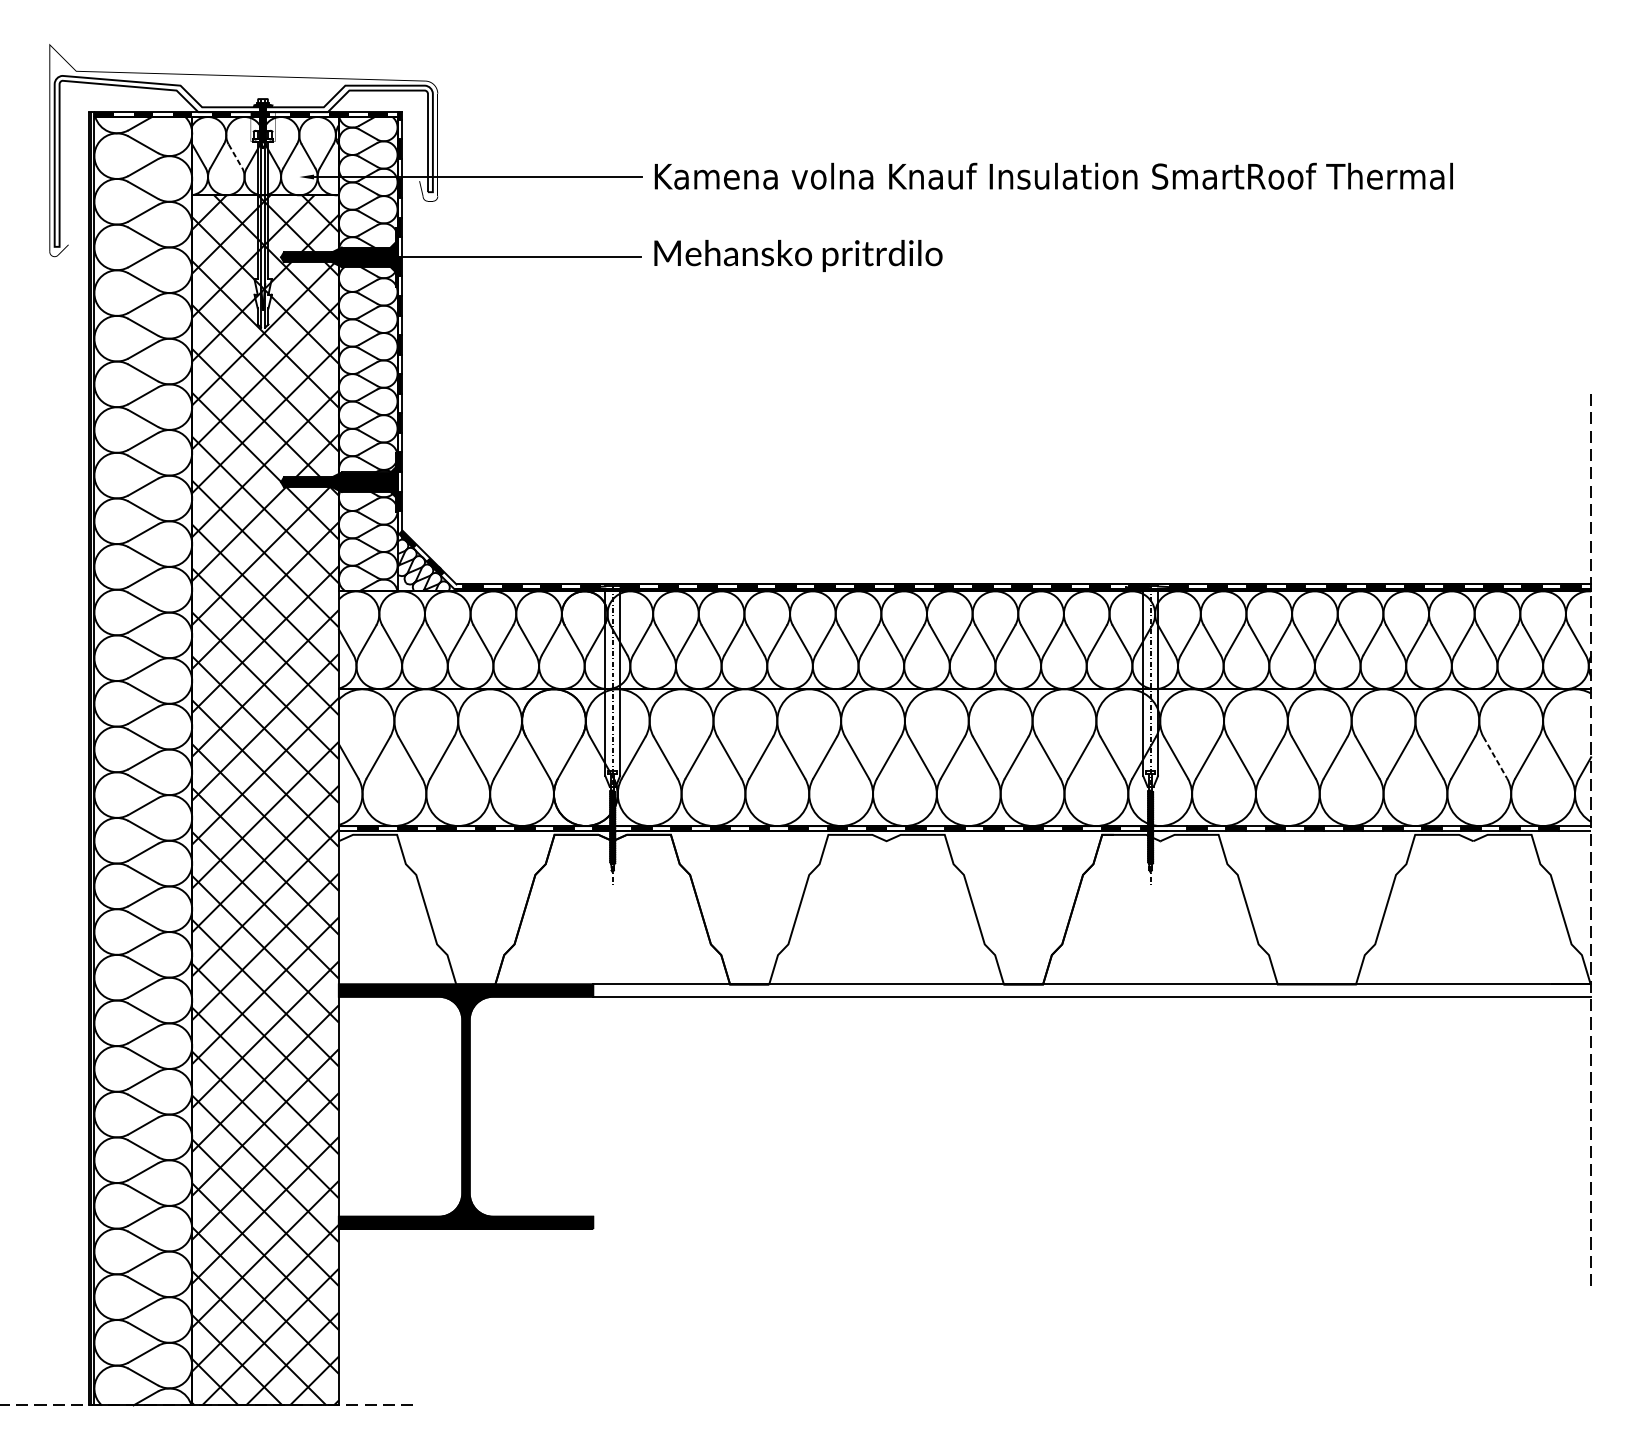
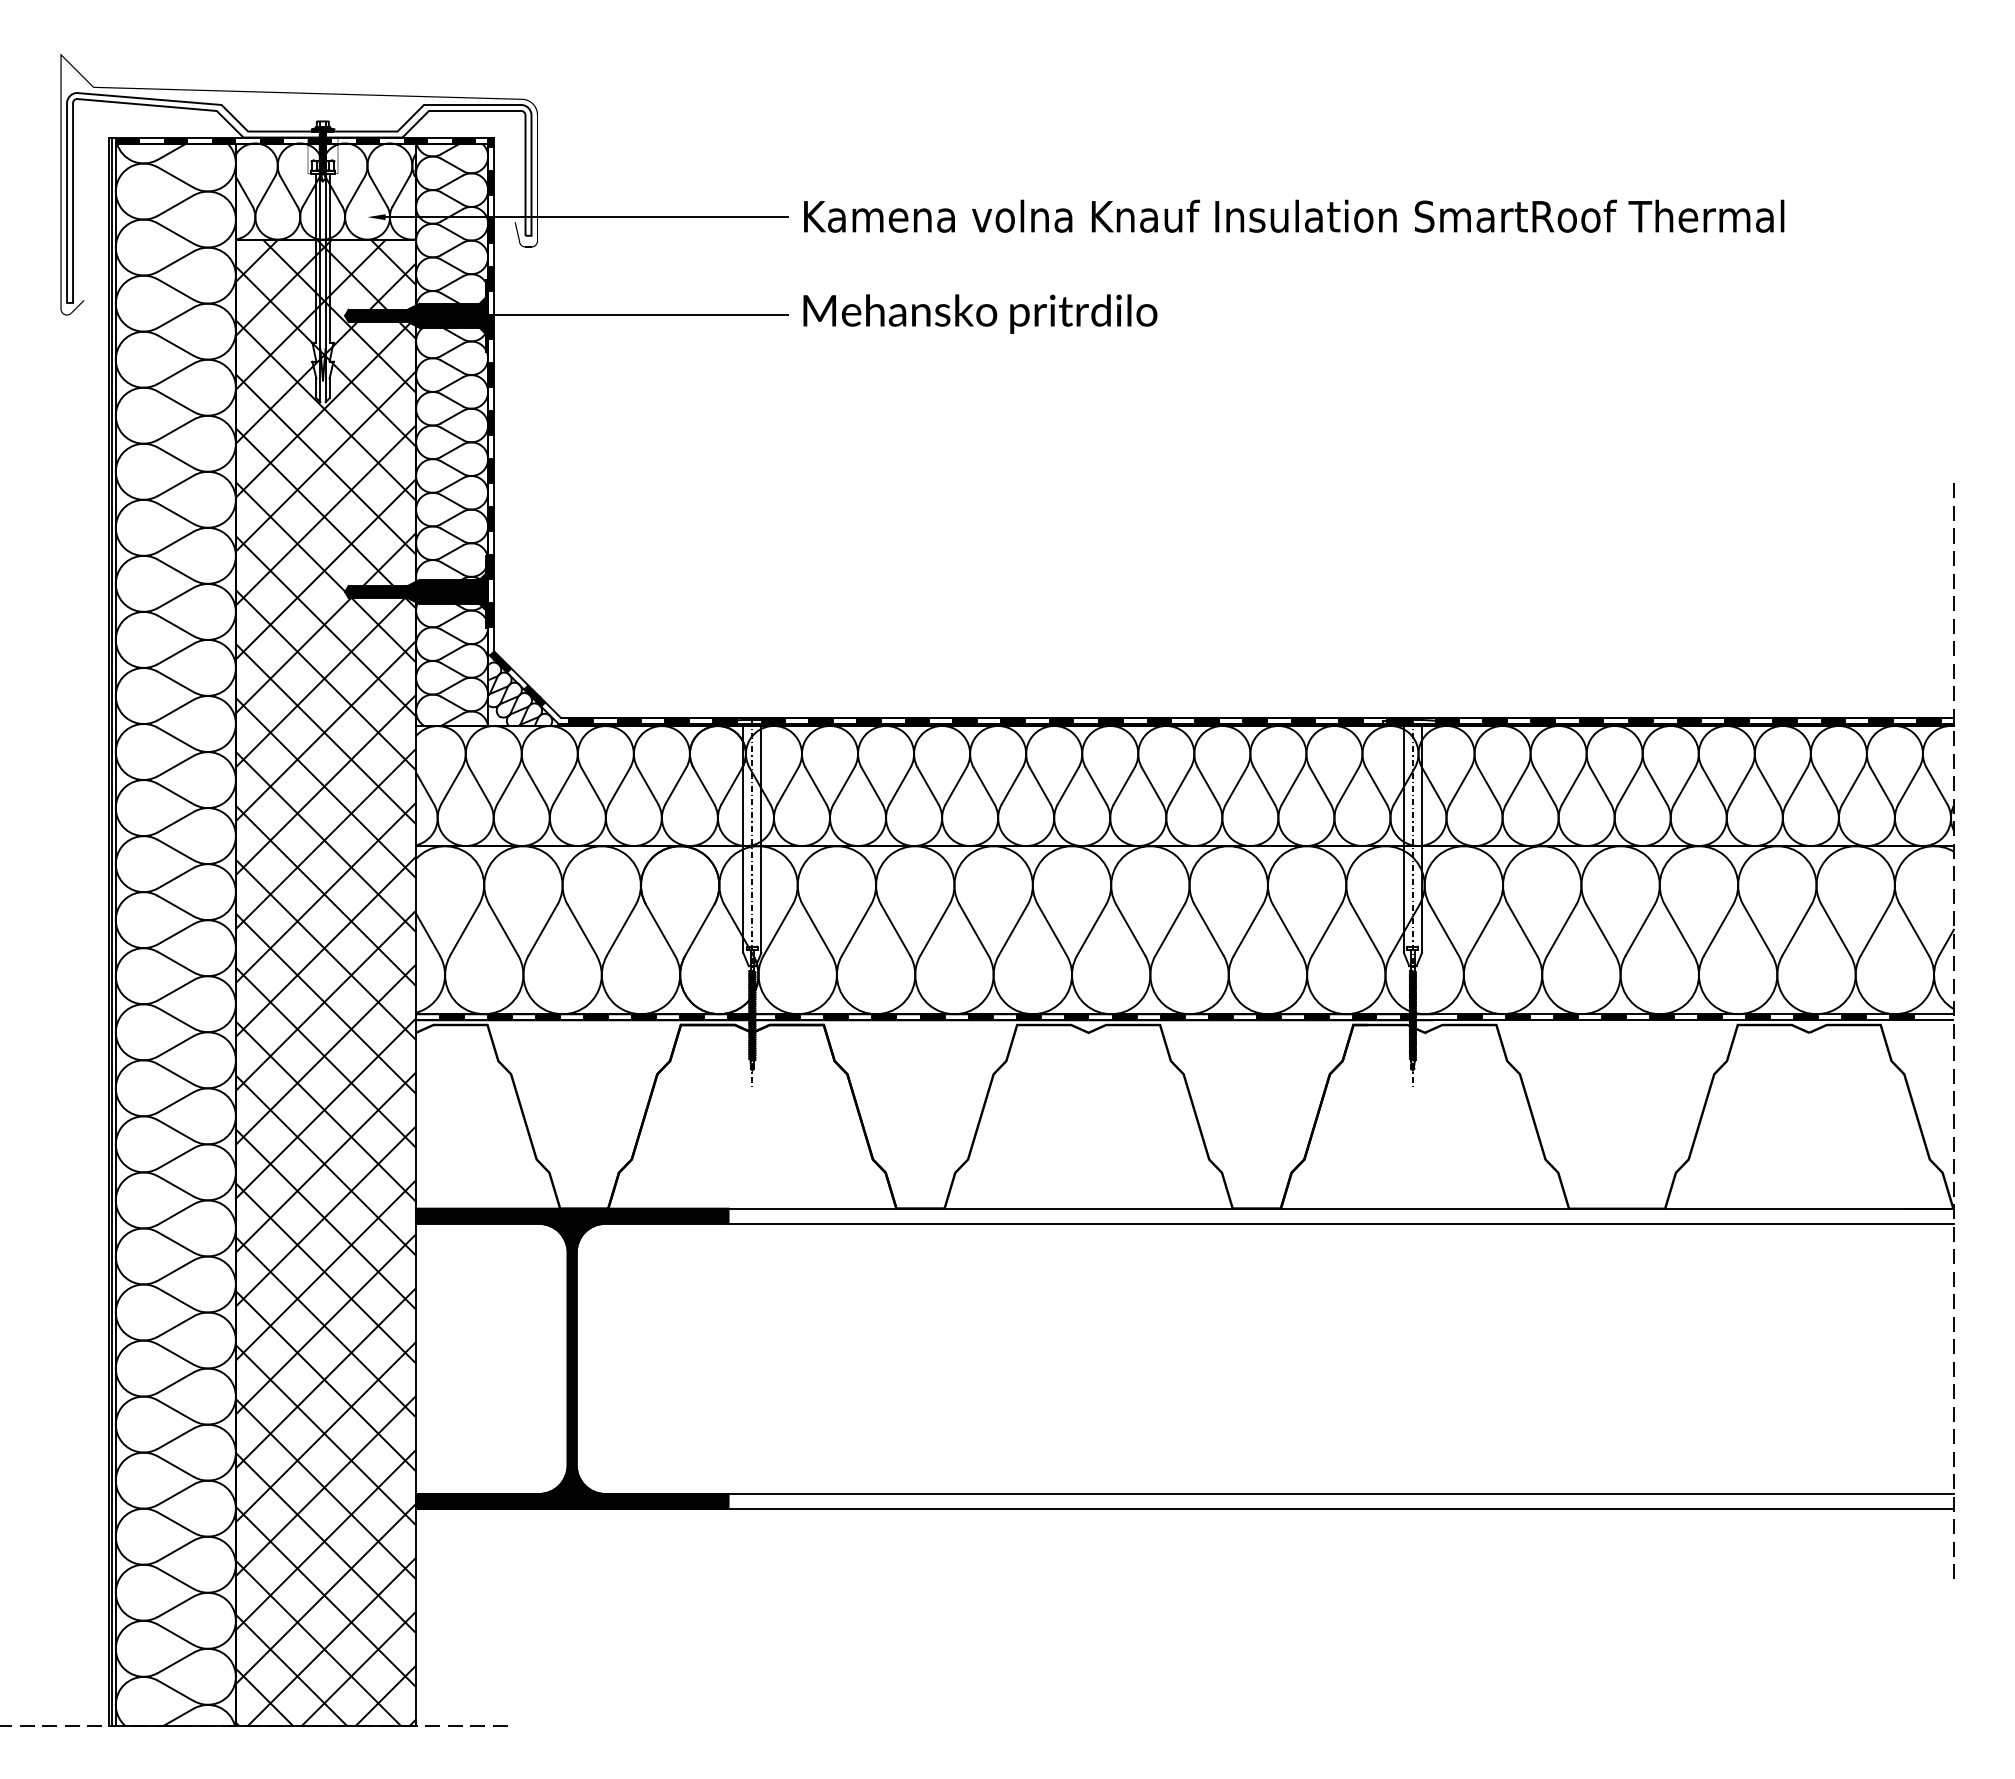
line: (235, 156) -> (289, 191), dashed -> solid
line: (1495, 757) -> (1836, 930), dashed -> solid
line: (1091, 1217) -> (1340, 1494), added
line: (1091, 1229) -> (1340, 1509), added

